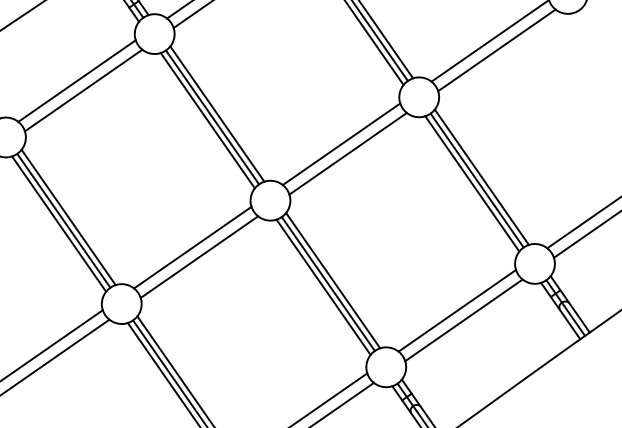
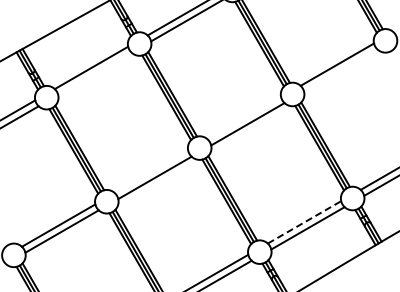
line: (496, 50) -> (340, 70), removed
line: (82, 90) -> (94, 73), removed
line: (341, 144) -> (244, 118), removed
line: (192, 246) -> (151, 171), removed
line: (457, 311) -> (304, 222), solid -> dashed

